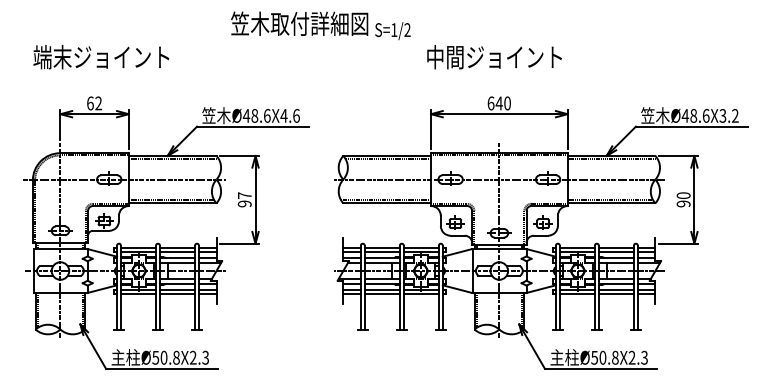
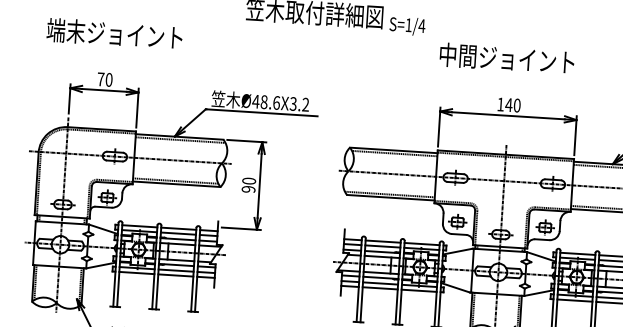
text: (407, 29) -> (422, 25), S=1/2 -> S=1/4
text: (94, 103) -> (104, 79), 62 -> 70
text: (490, 103) -> (500, 104), 640 -> 140
text: (289, 115) -> (298, 103), Ø48.6X4.6 -> Ø48.6X3.2
text: (244, 195) -> (248, 180), 97 -> 90

